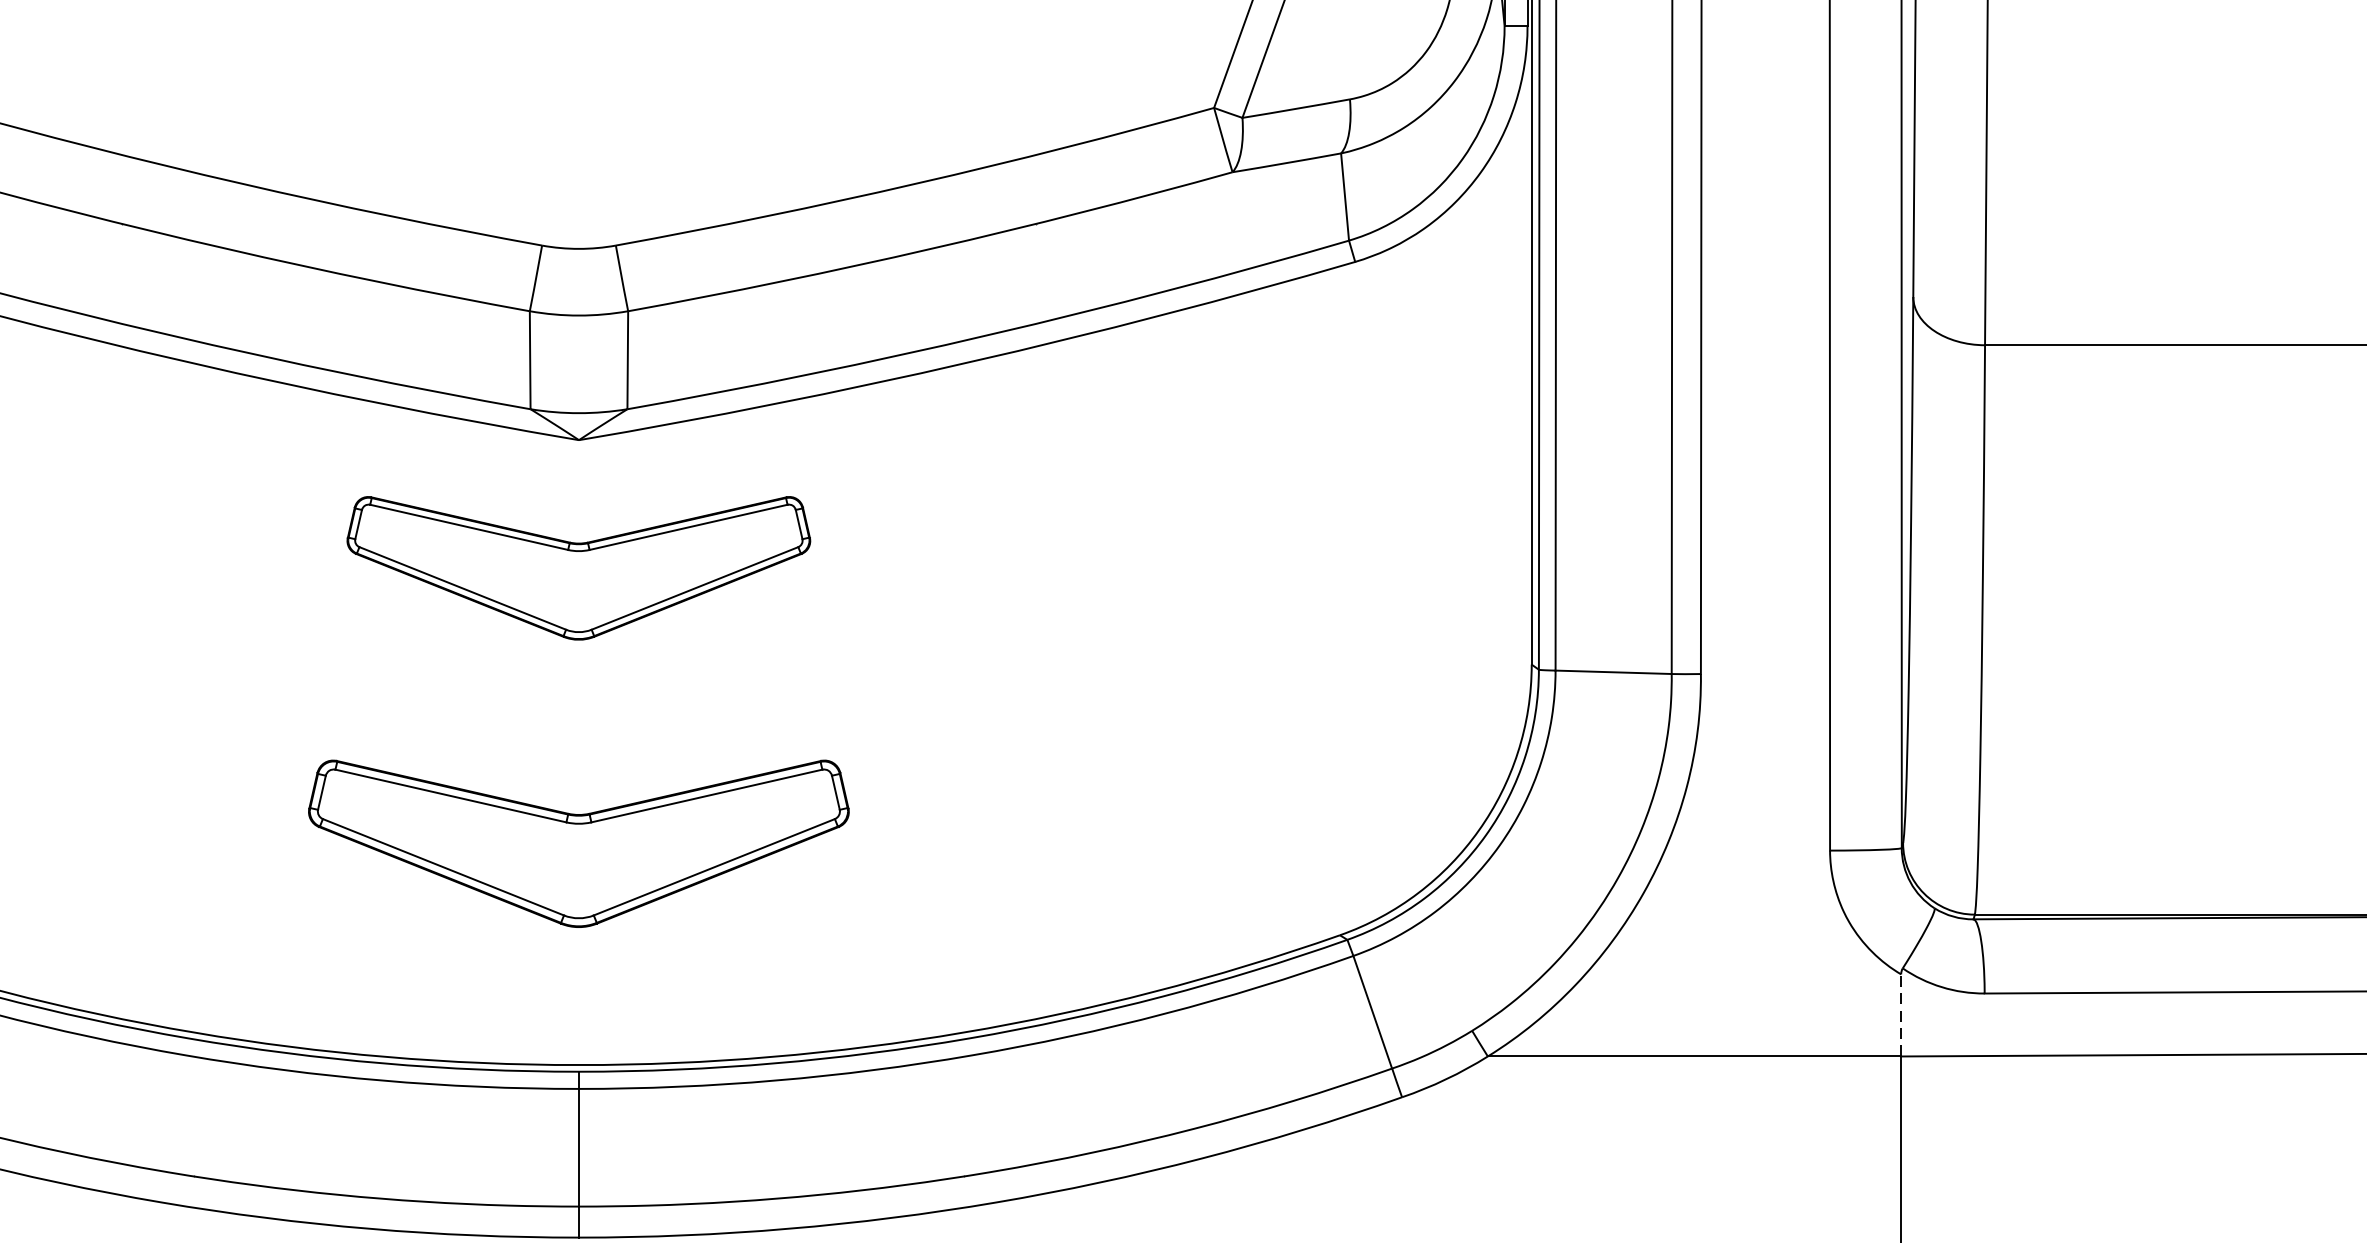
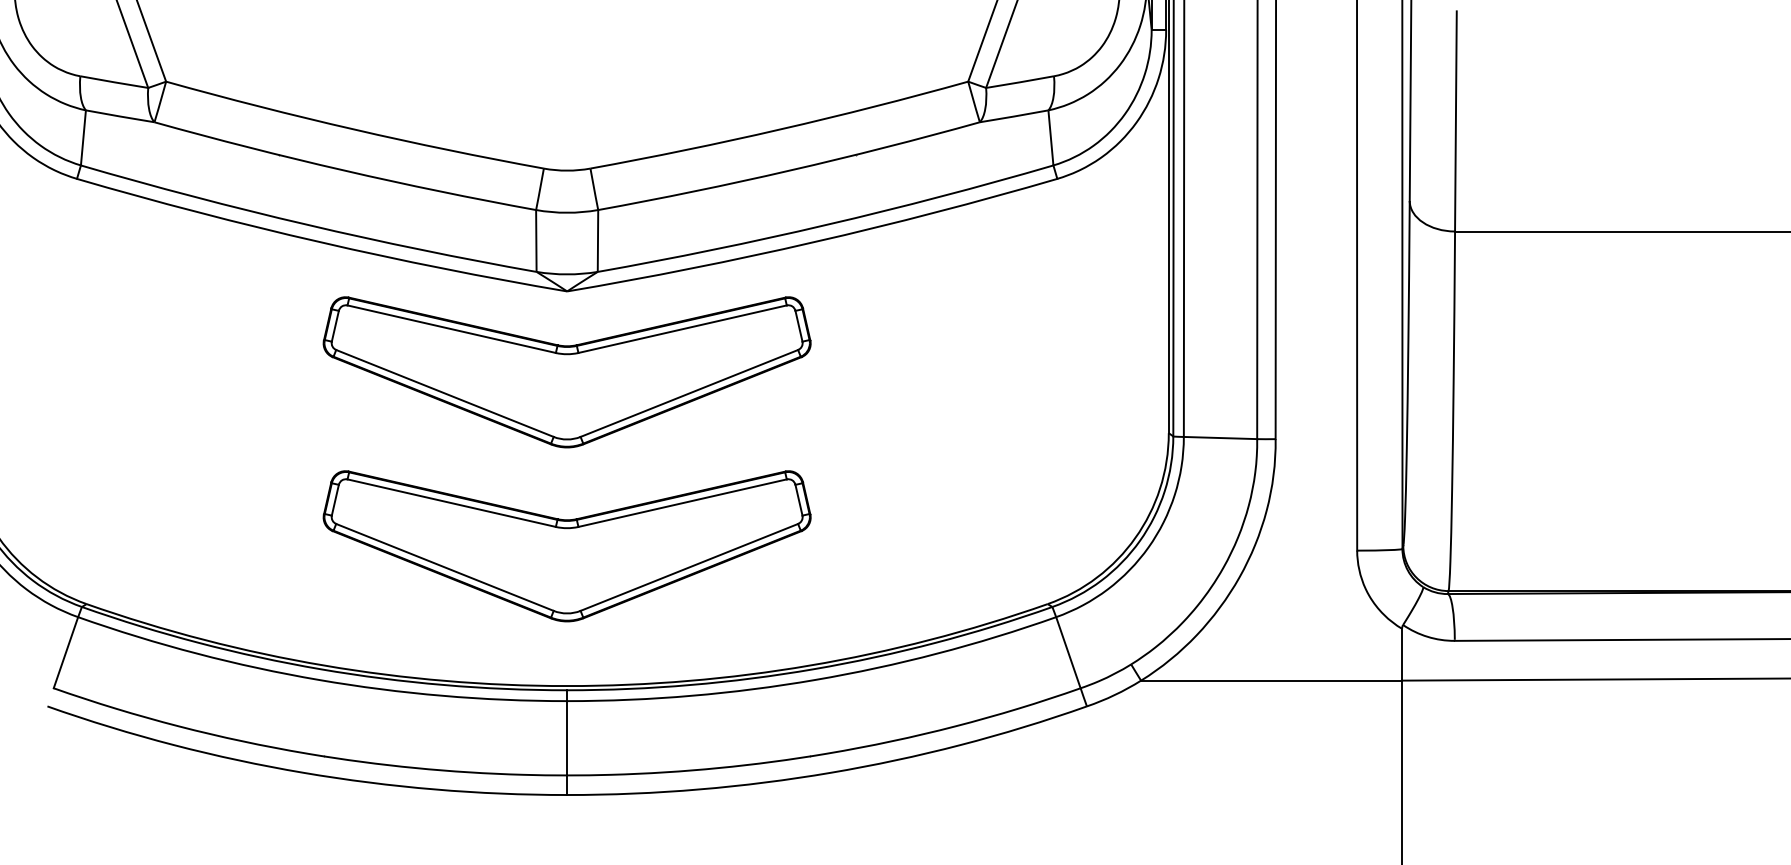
part: (577, 568) -> (566, 372), size x1.67
part: (577, 844) -> (566, 546), size x1.43
line: (1901, 1015) -> (1402, 654), dashed -> solid

